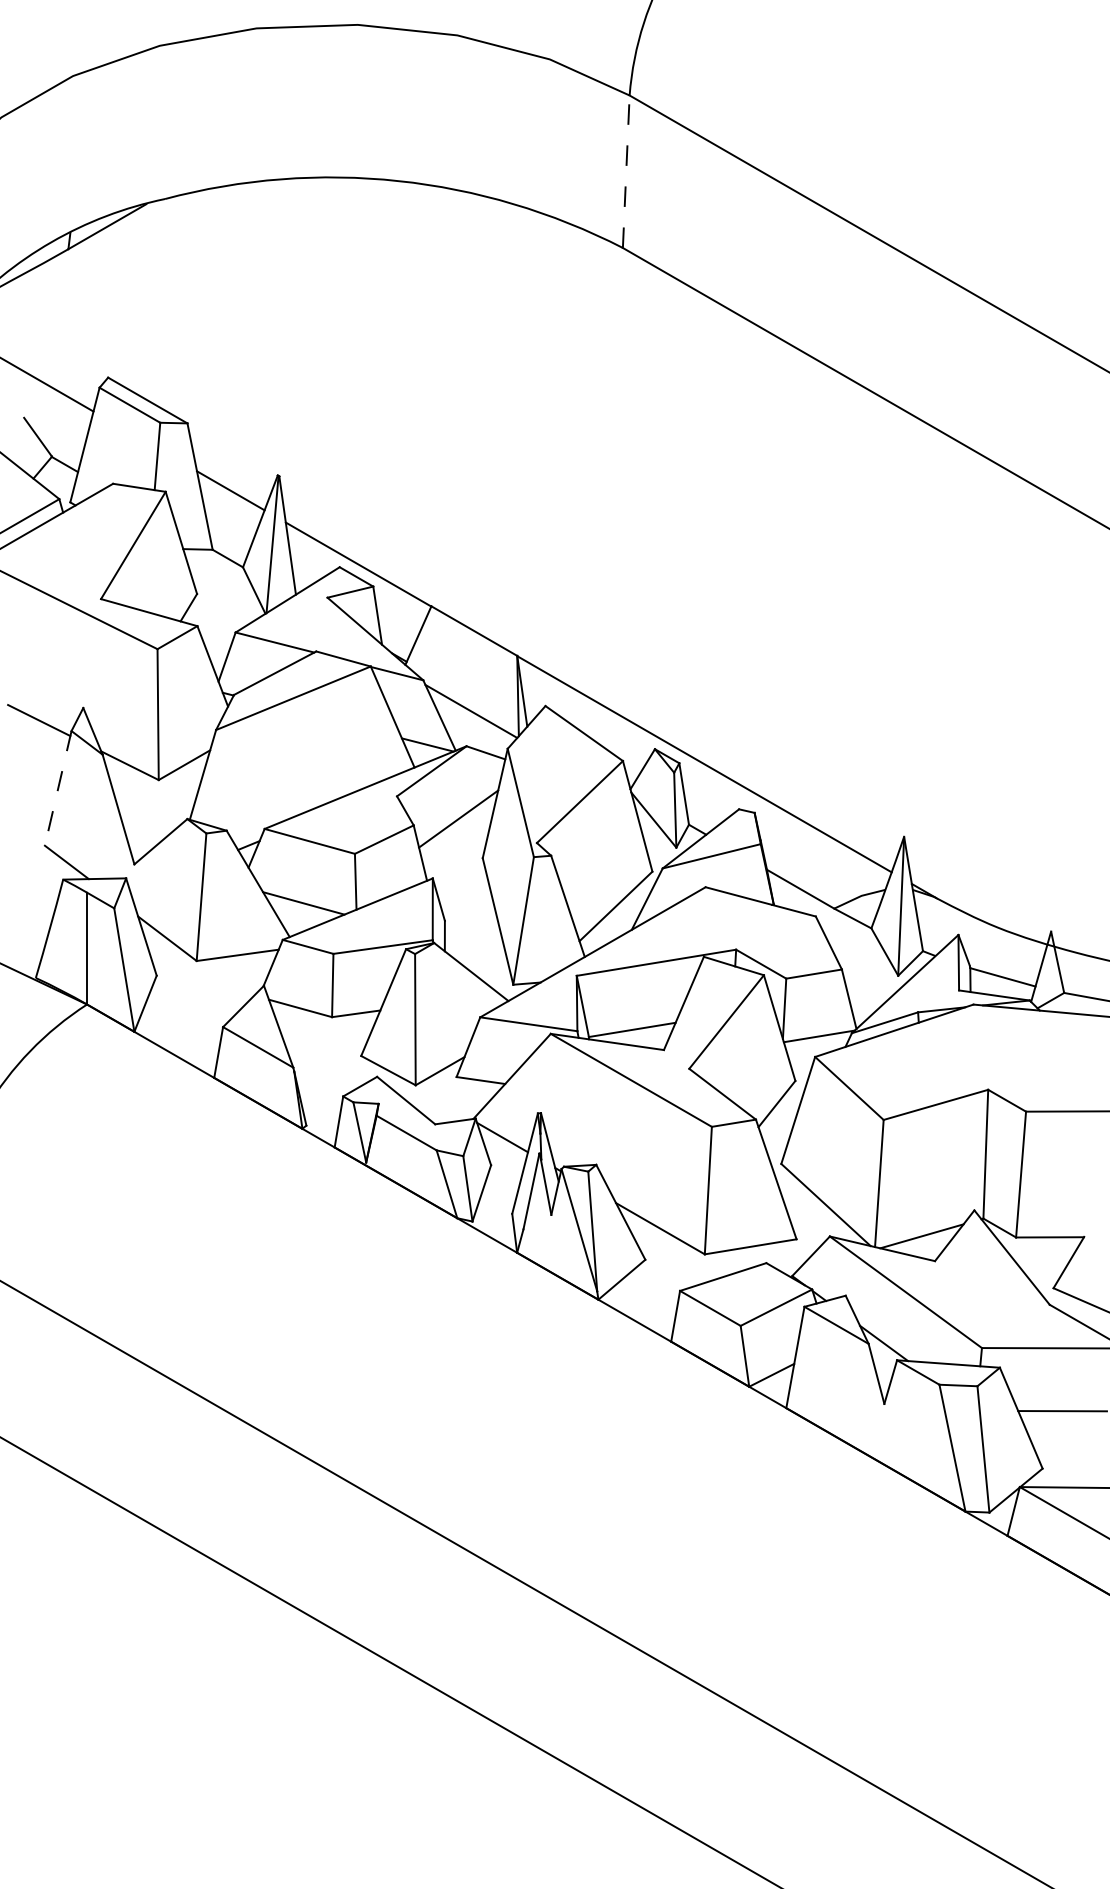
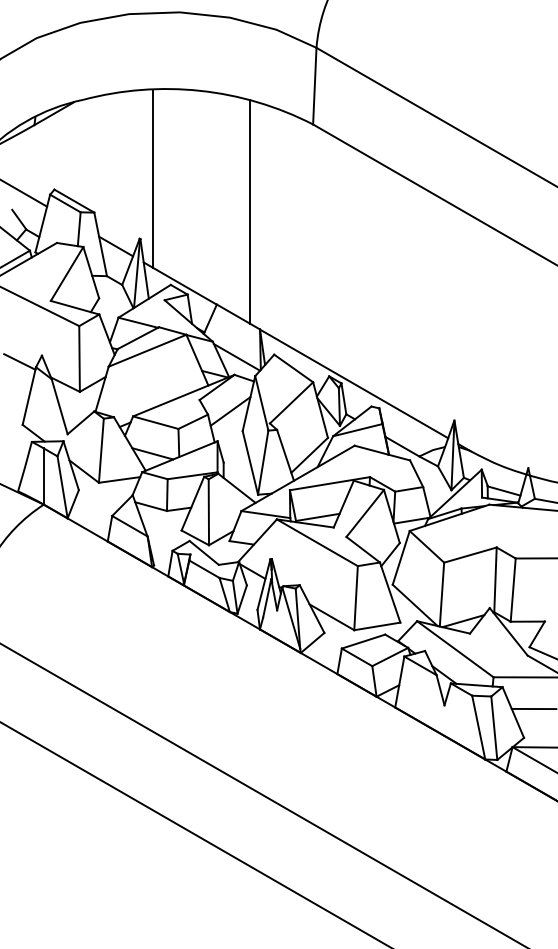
line: (625, 170) -> (314, 85), dashed -> solid
line: (303, 355) -> (152, 178), added
line: (498, 421) -> (250, 211), added
line: (58, 789) -> (29, 396), dashed -> solid

